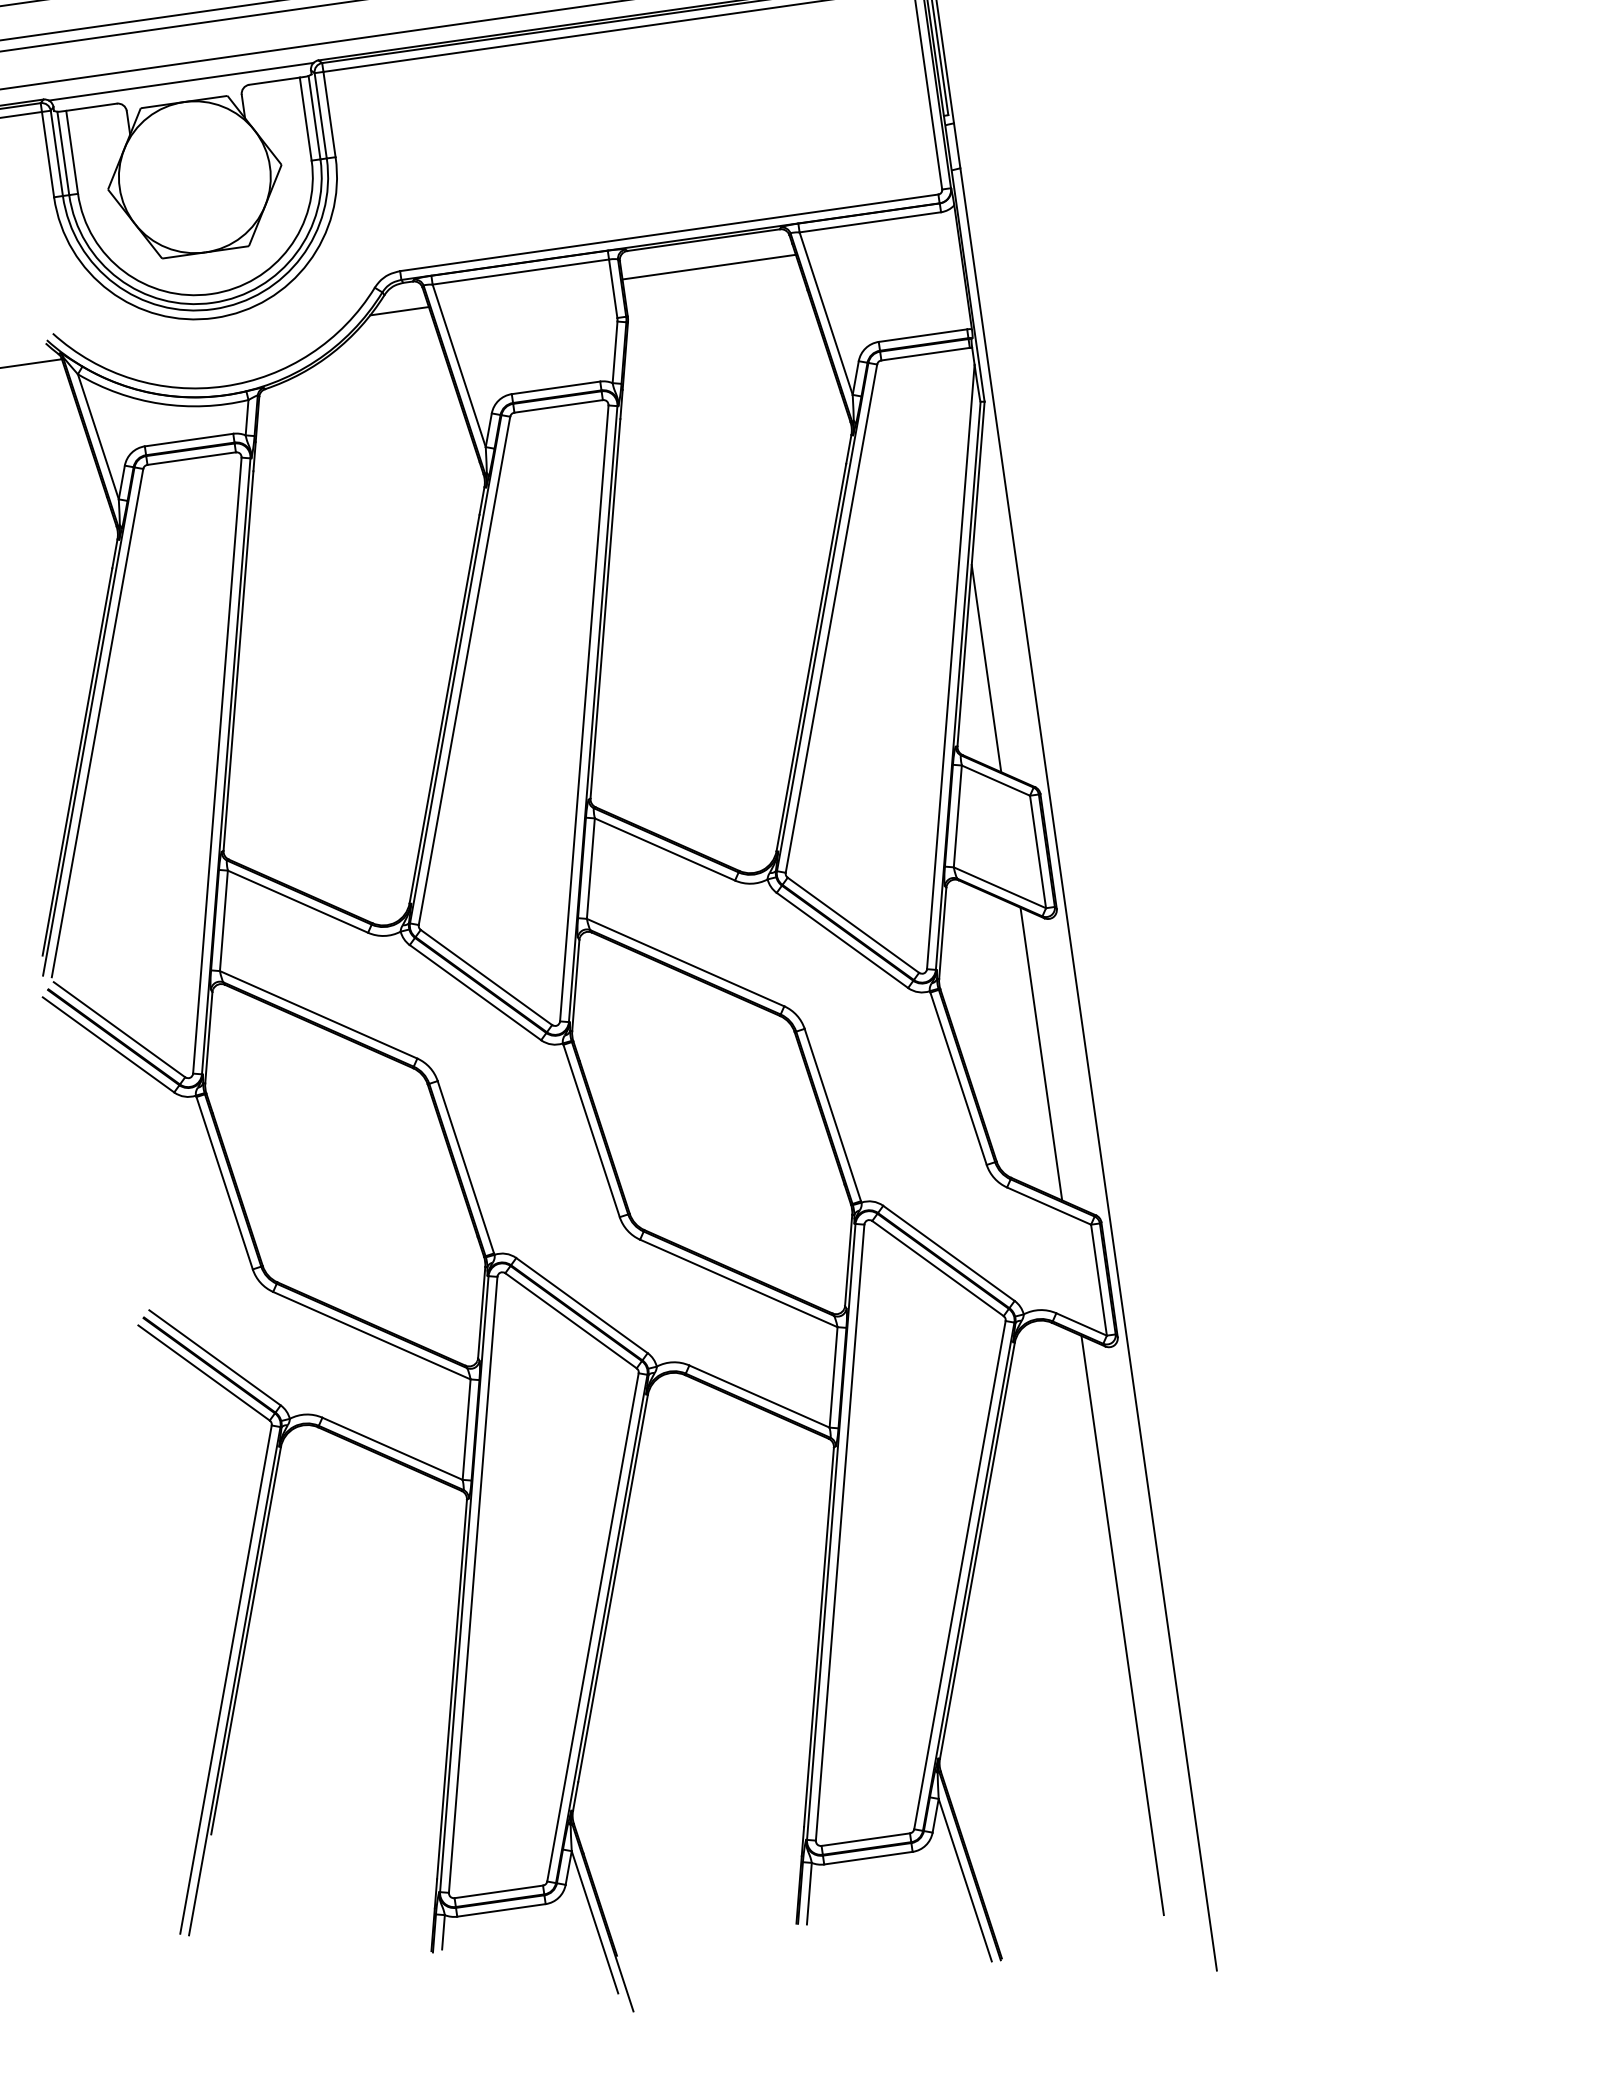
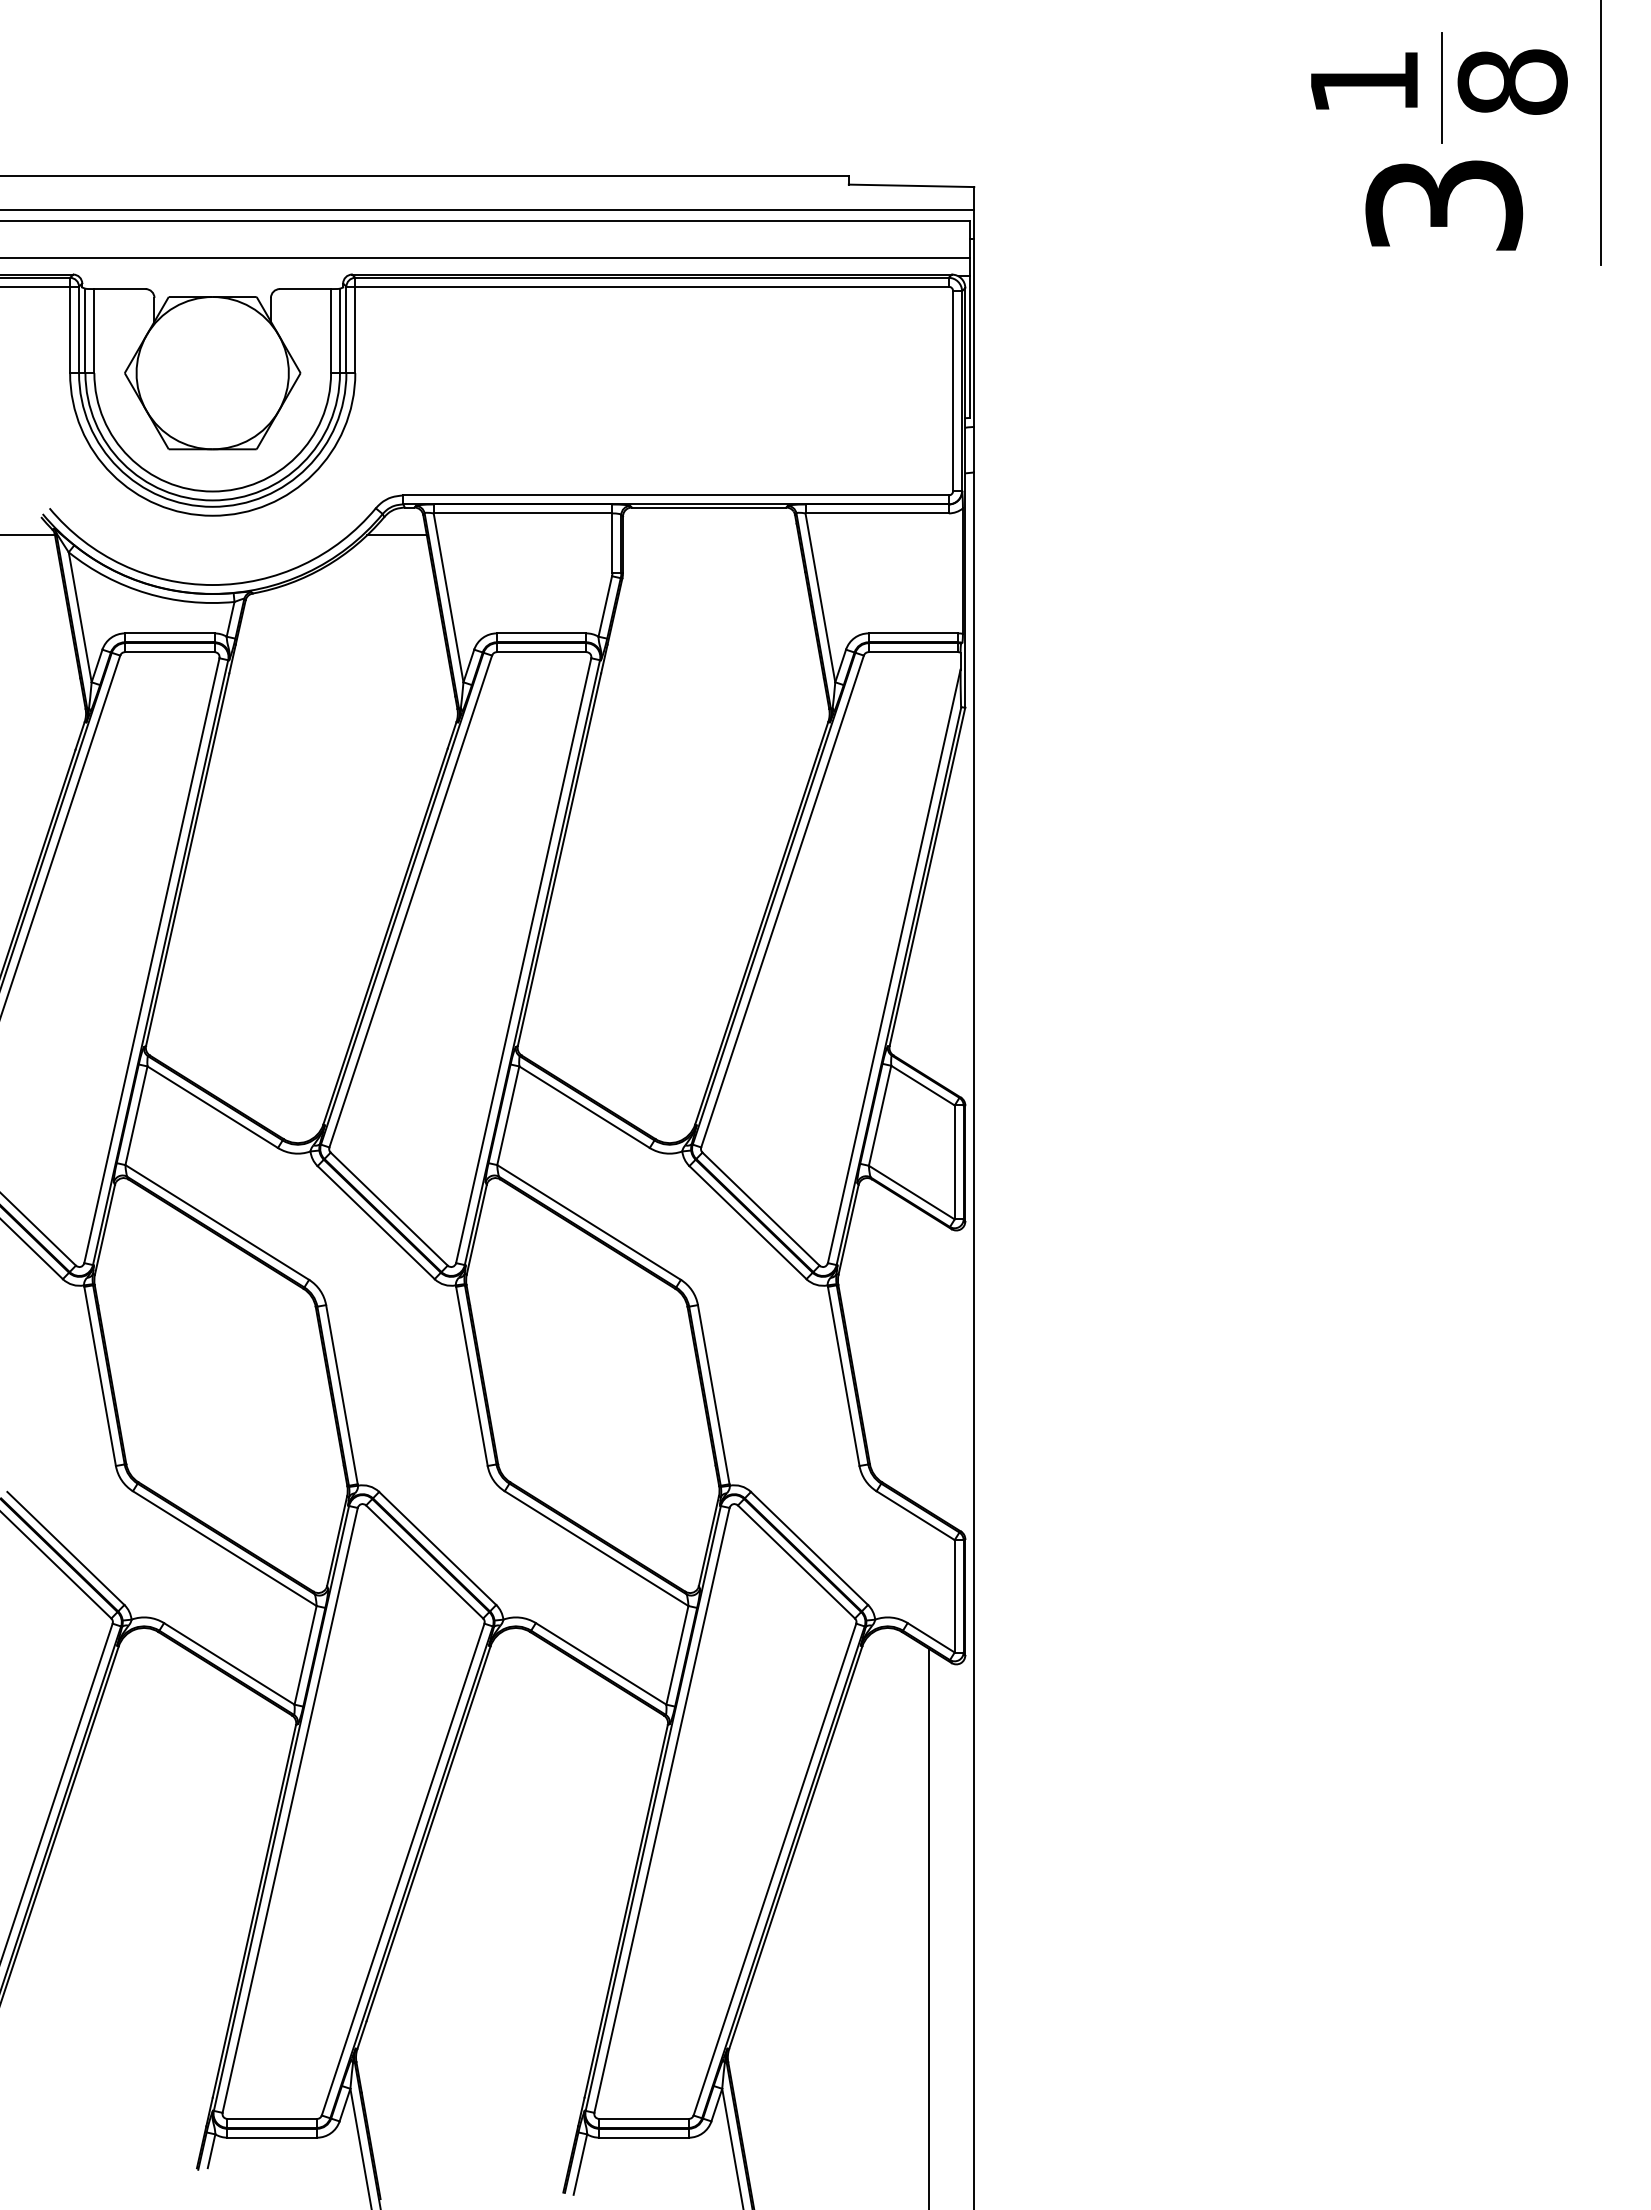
line: (181, 81) -> (212, 276), removed
line: (708, 267) -> (710, 535), removed
line: (986, 668) -> (929, 972), removed
line: (1041, 1053) -> (929, 1363), removed

